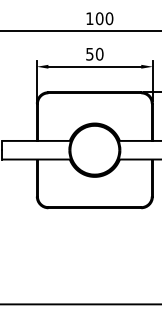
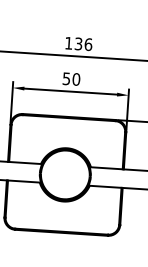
text: (104, 18) -> (83, 44), 100 -> 136

